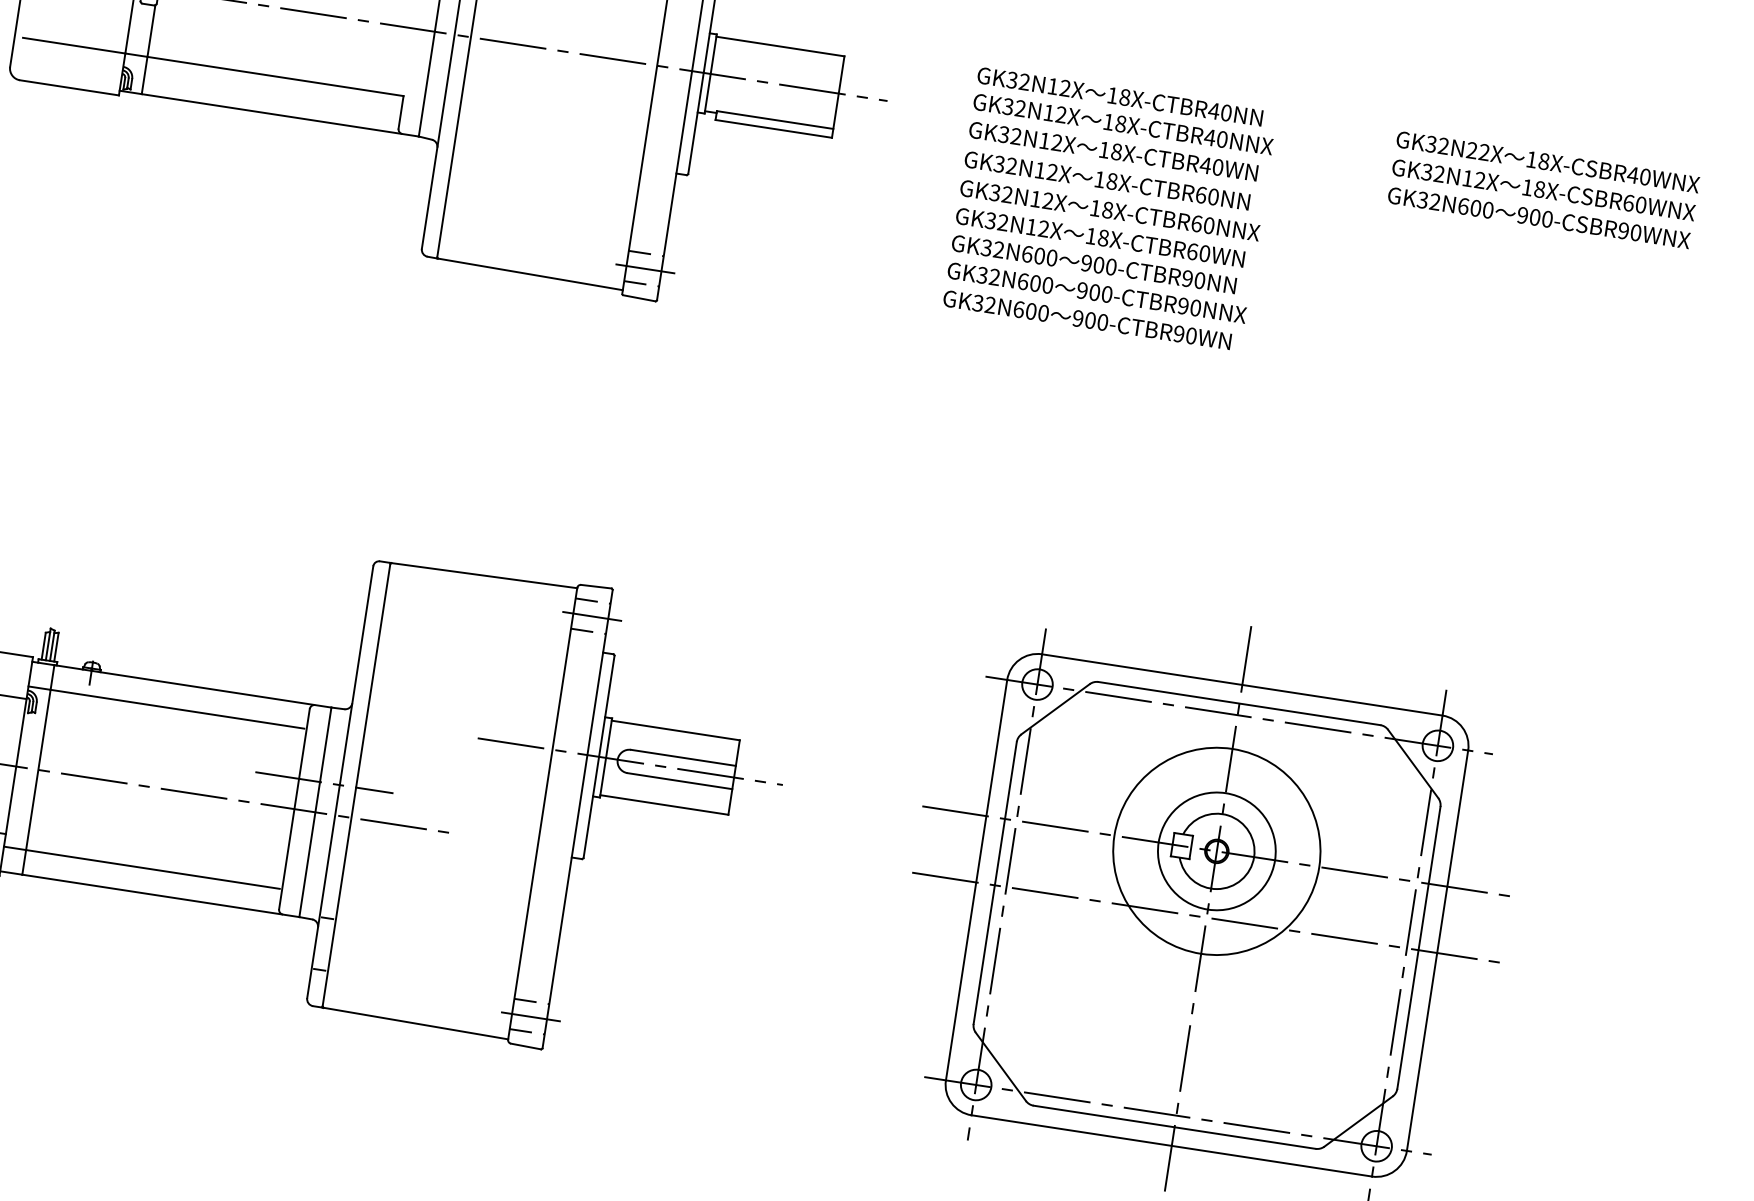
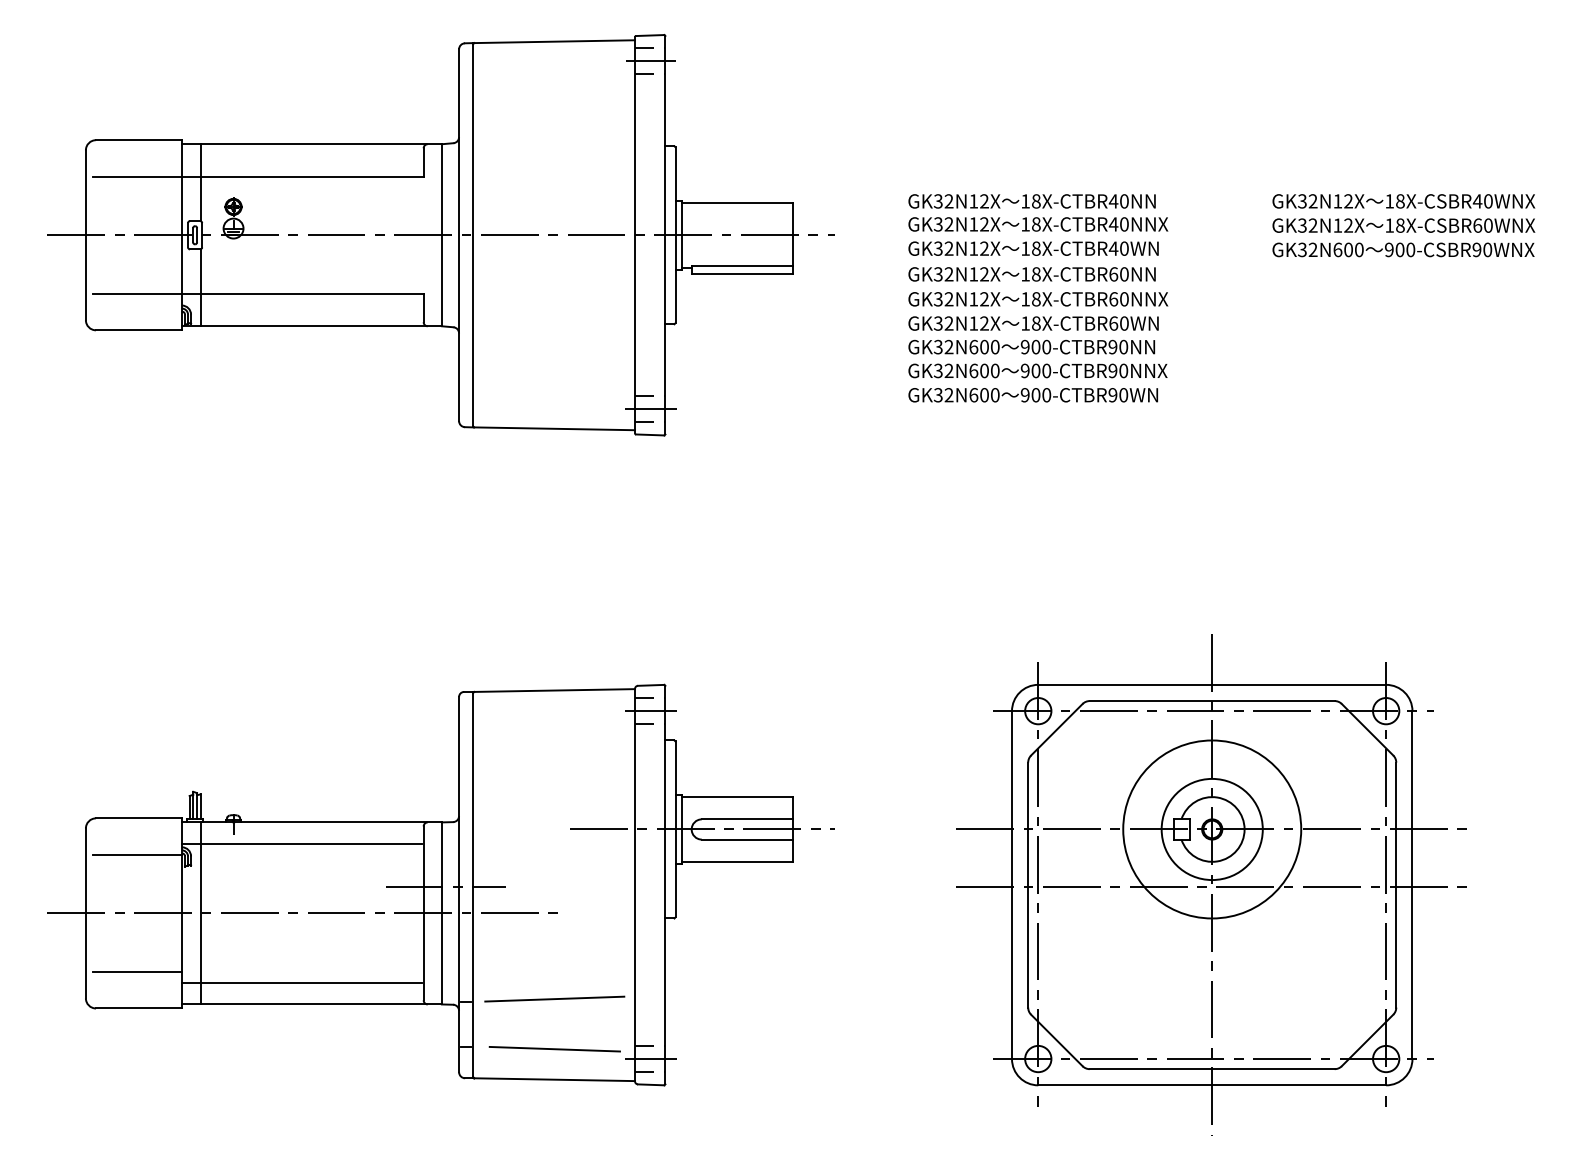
text: (1471, 150) -> (1337, 201), GK32N22X -> GK32N12X
line: (430, 930) -> (554, 998), added
line: (421, 987) -> (554, 1048), added

